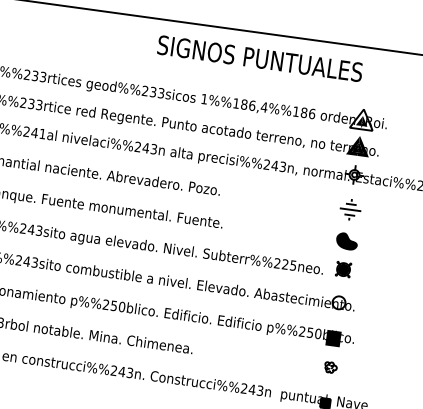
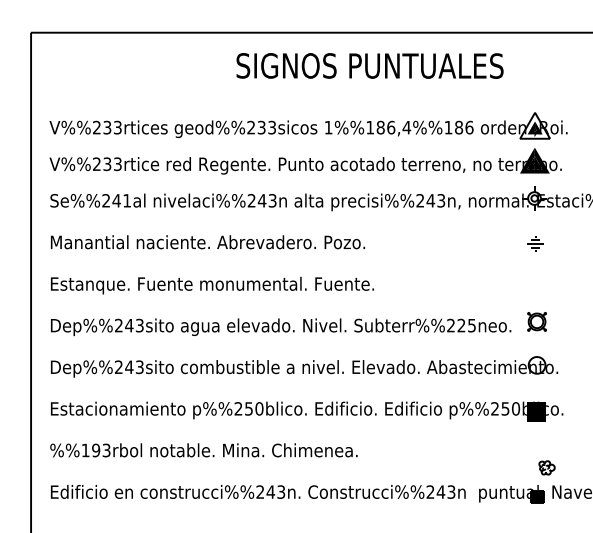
text: (259, 58) -> (369, 65), moved
part: (350, 209) -> (535, 243), size x0.6
part: (347, 240) -> (536, 284), removed
fill: (343, 269) -> (536, 321), removed
part: (330, 367) -> (546, 467), moved

